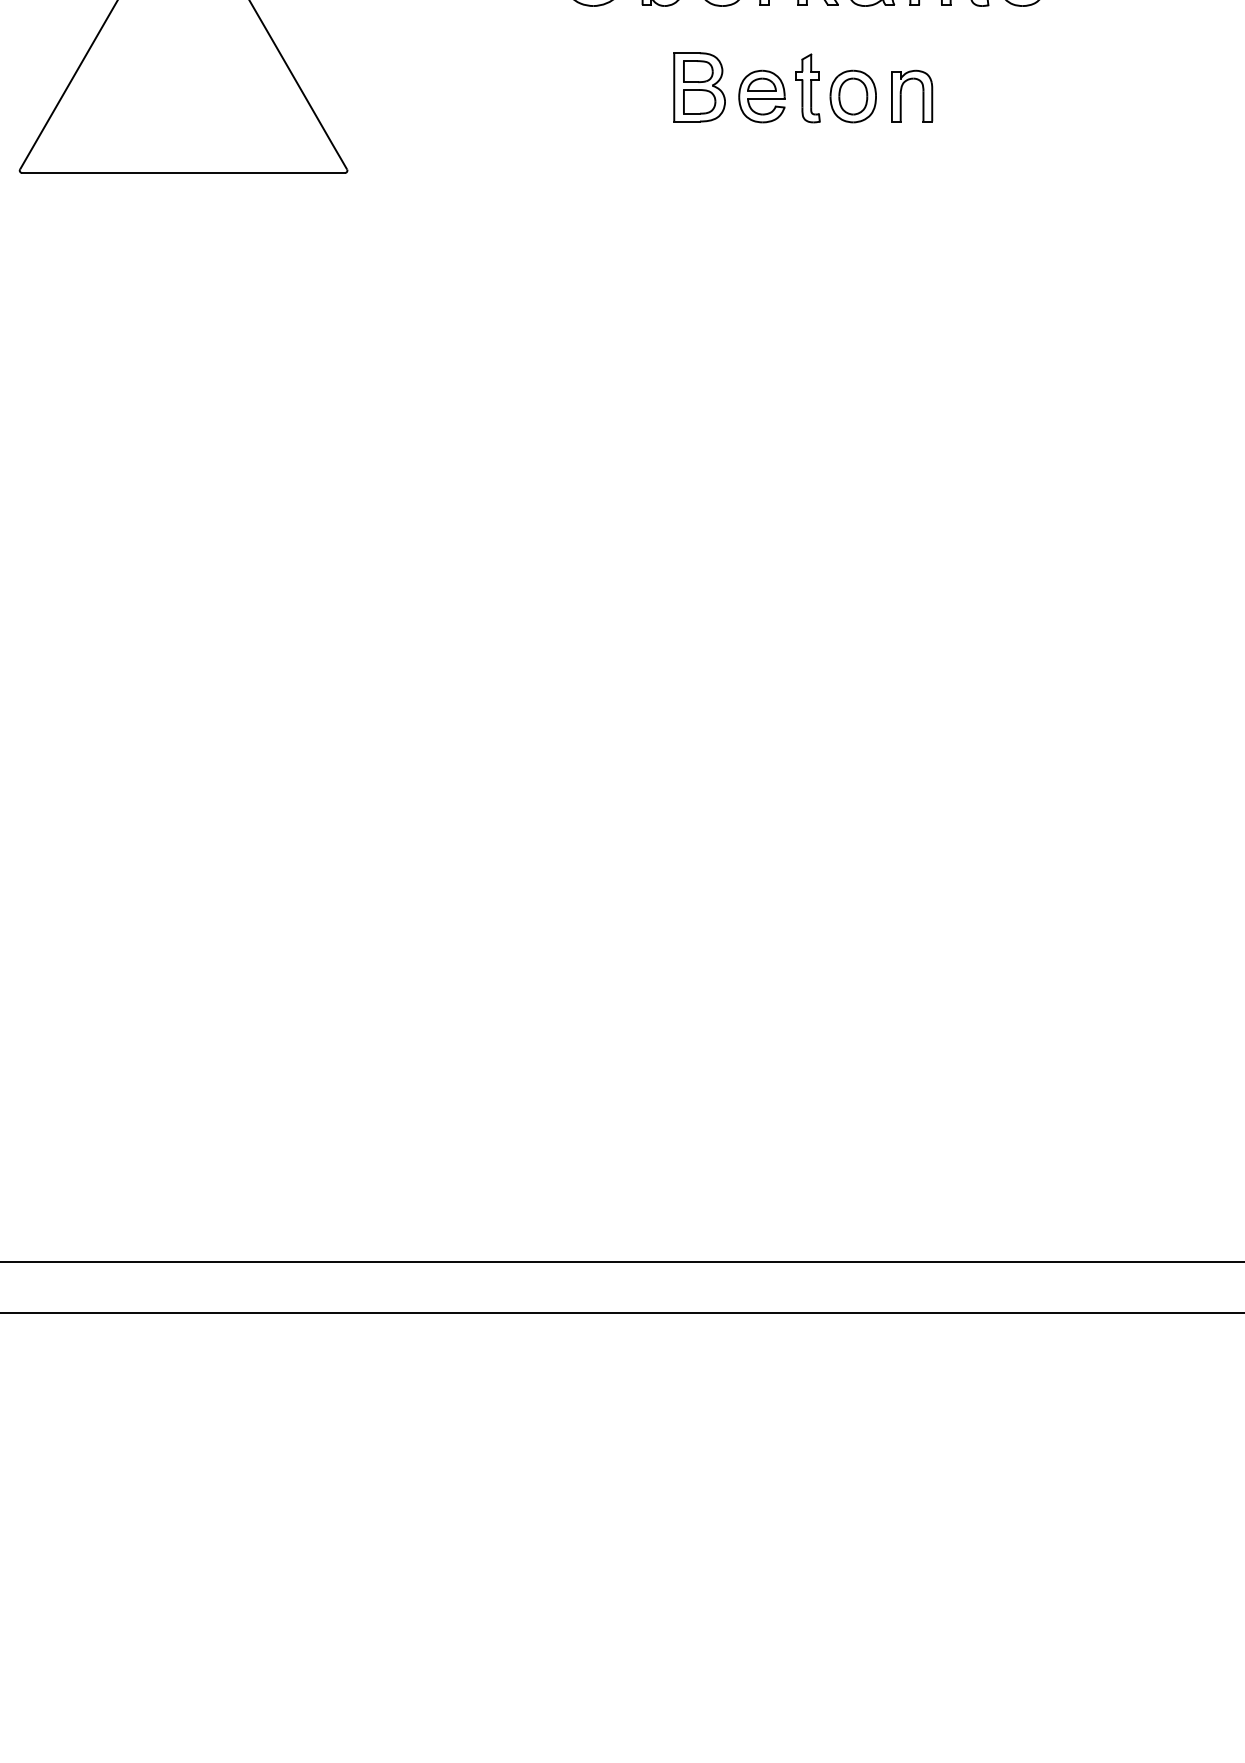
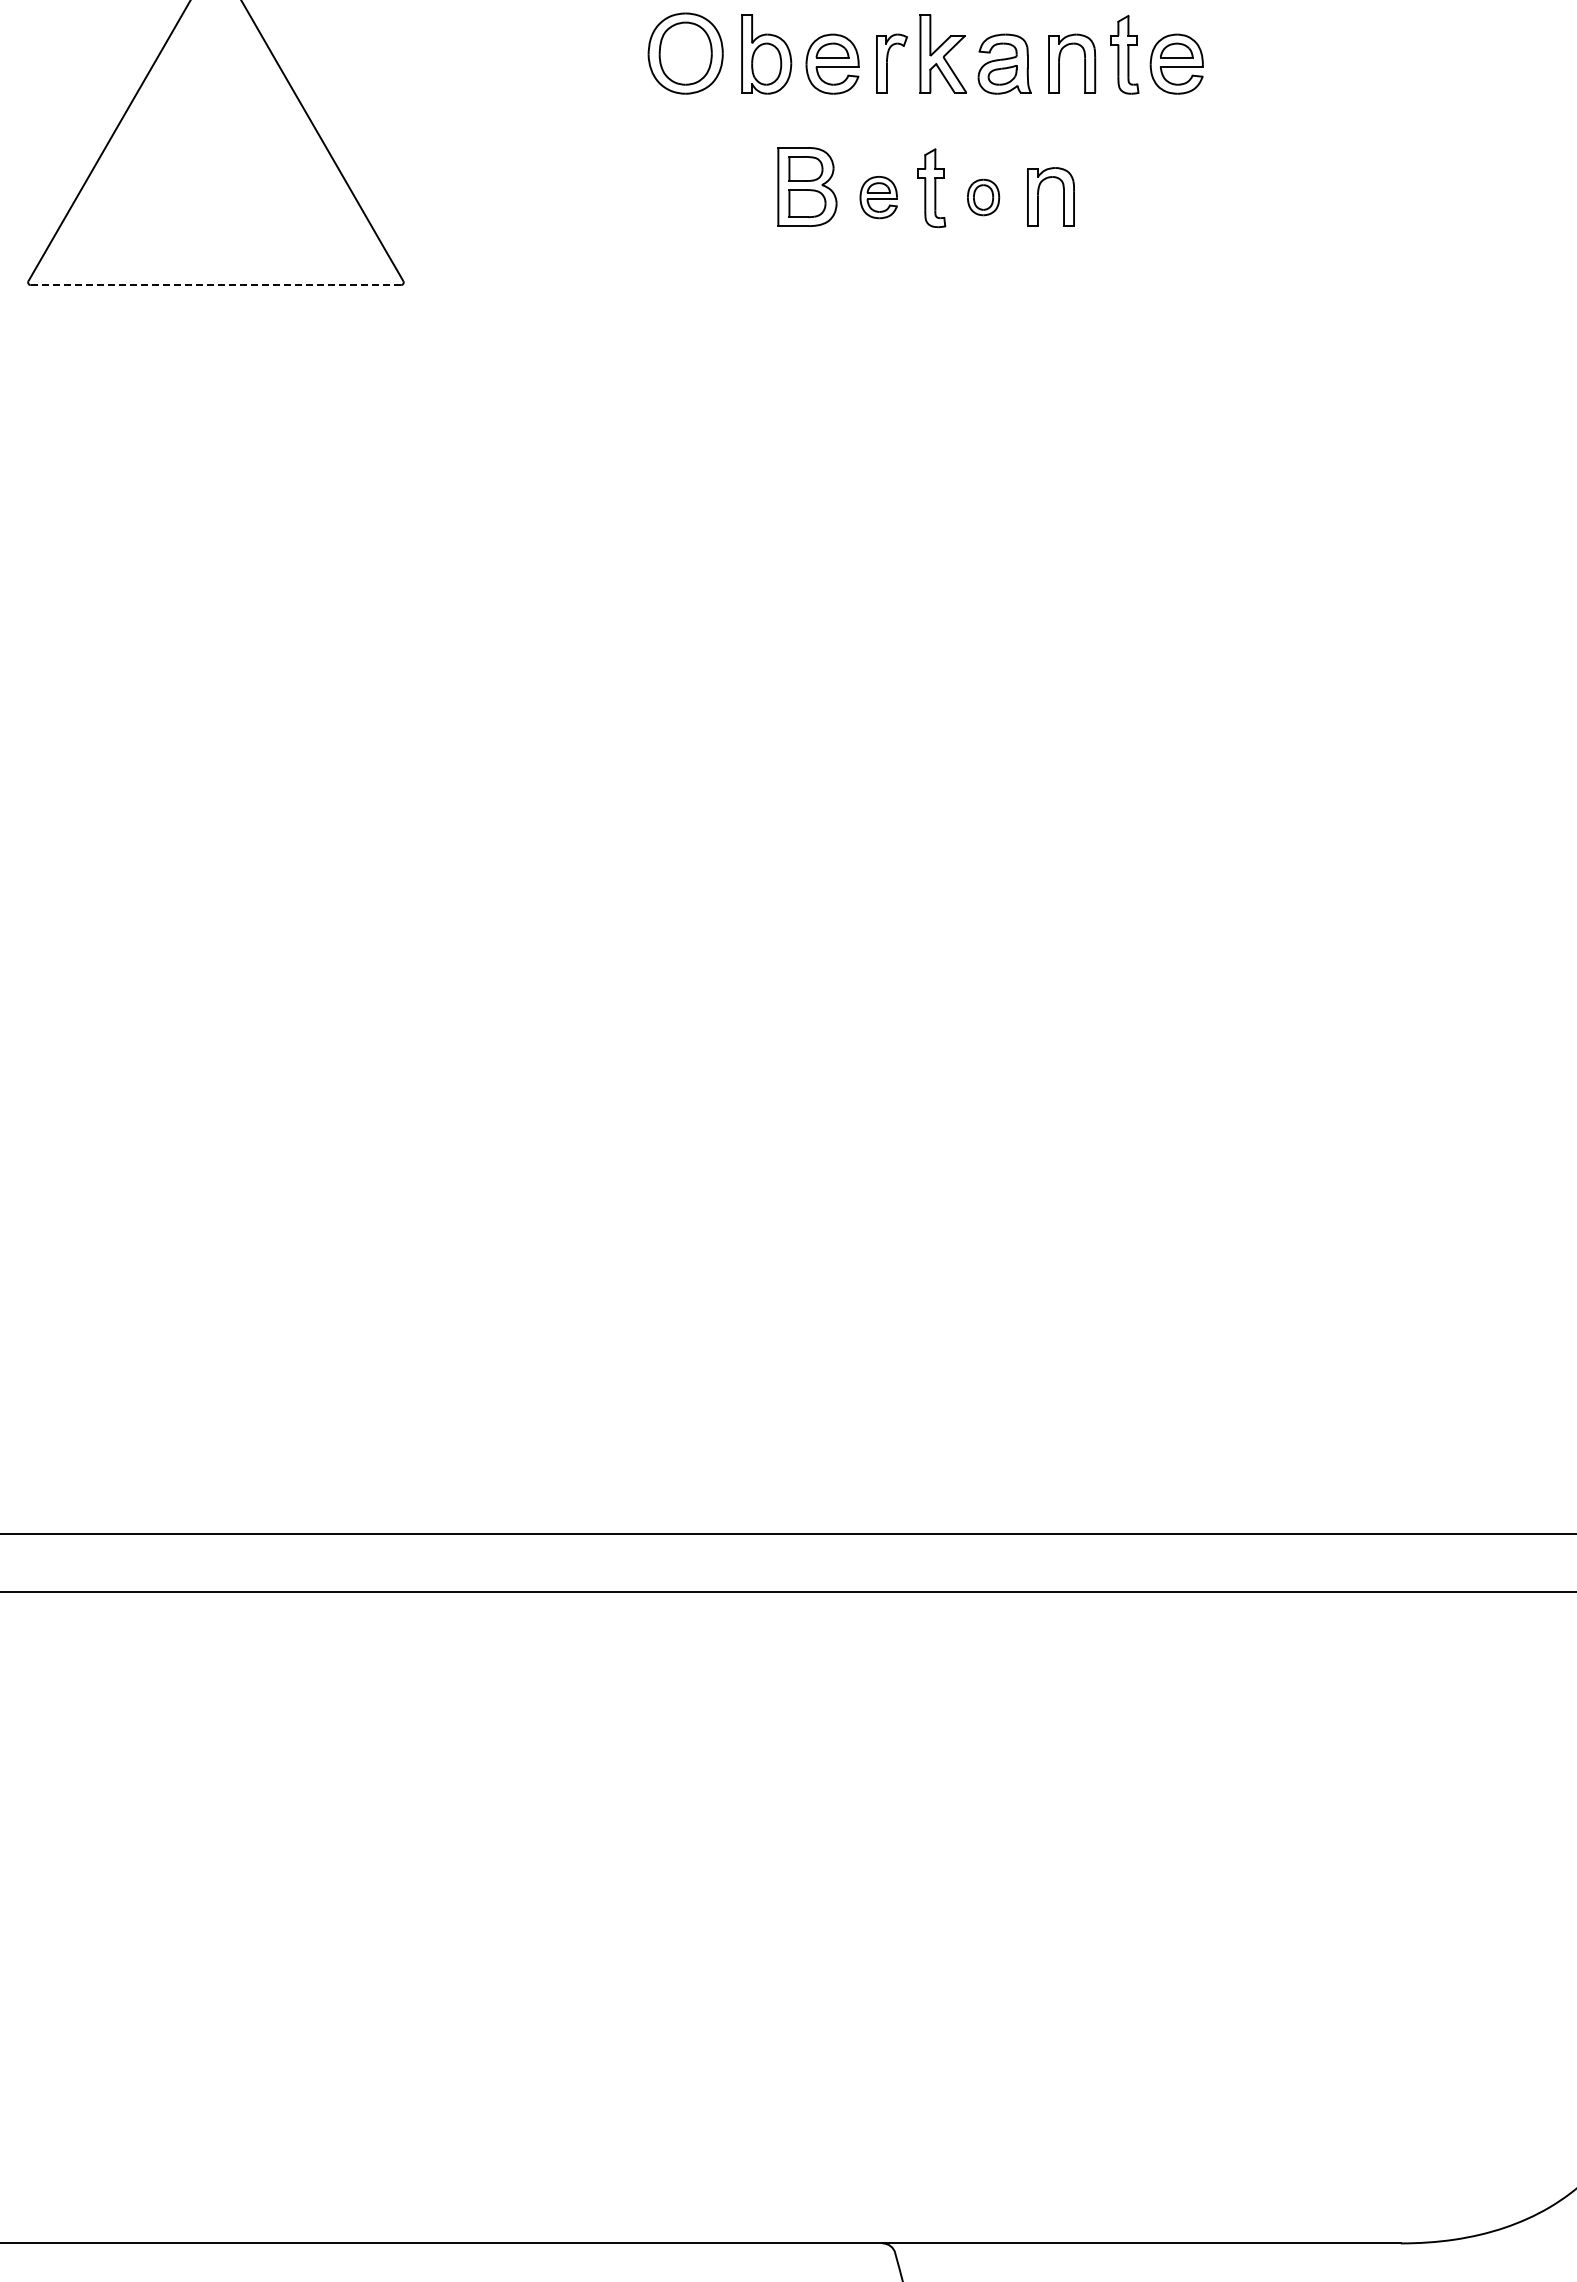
part: (761, 96) -> (878, 197), size x0.7
part: (853, 96) -> (983, 197), size x0.6
line: (184, 173) -> (216, 285), solid -> dashed

